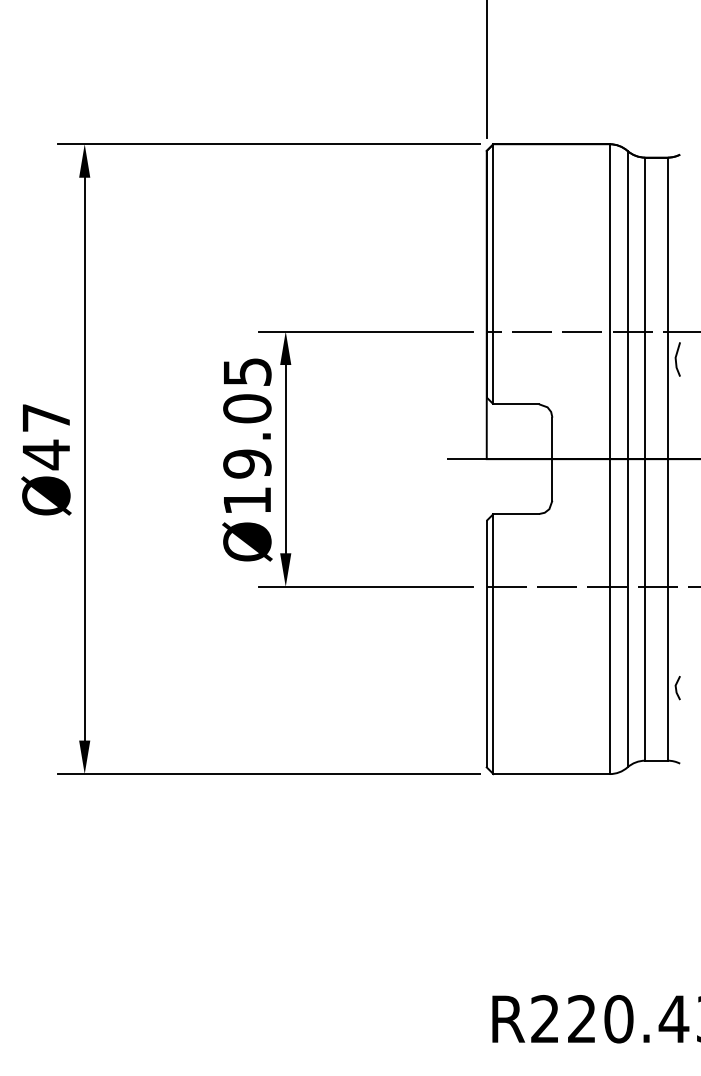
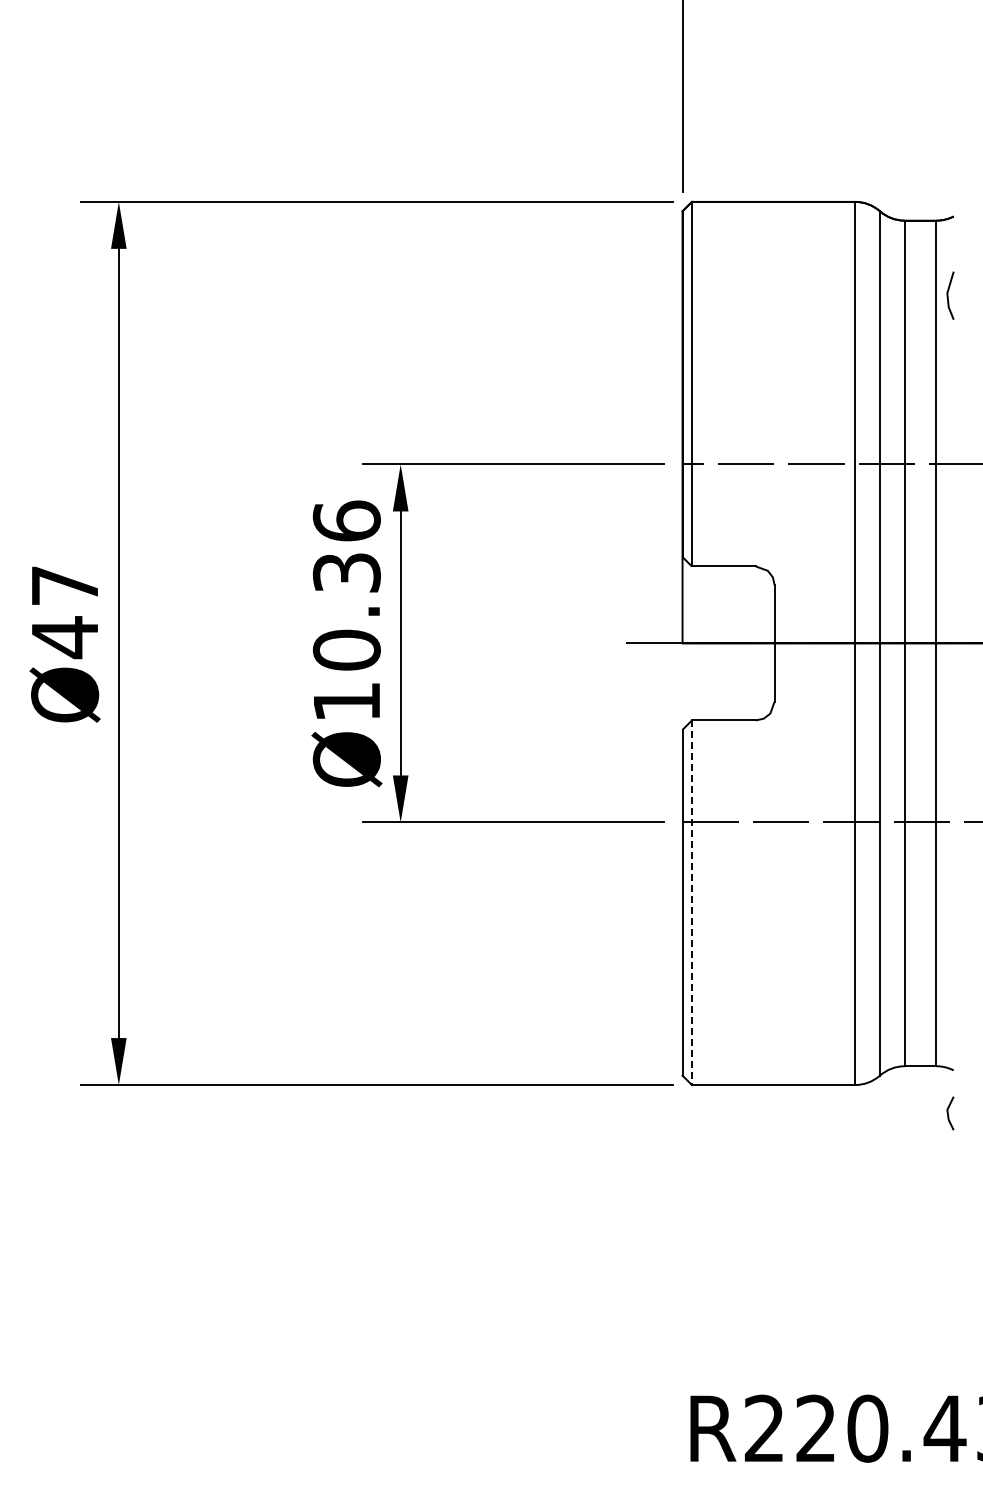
line: (676, 359) -> (948, 295), moved
text: (247, 417) -> (346, 585), Ø19.05 -> Ø10.36
line: (493, 644) -> (691, 903), solid -> dashed
line: (676, 688) -> (948, 1113), moved

